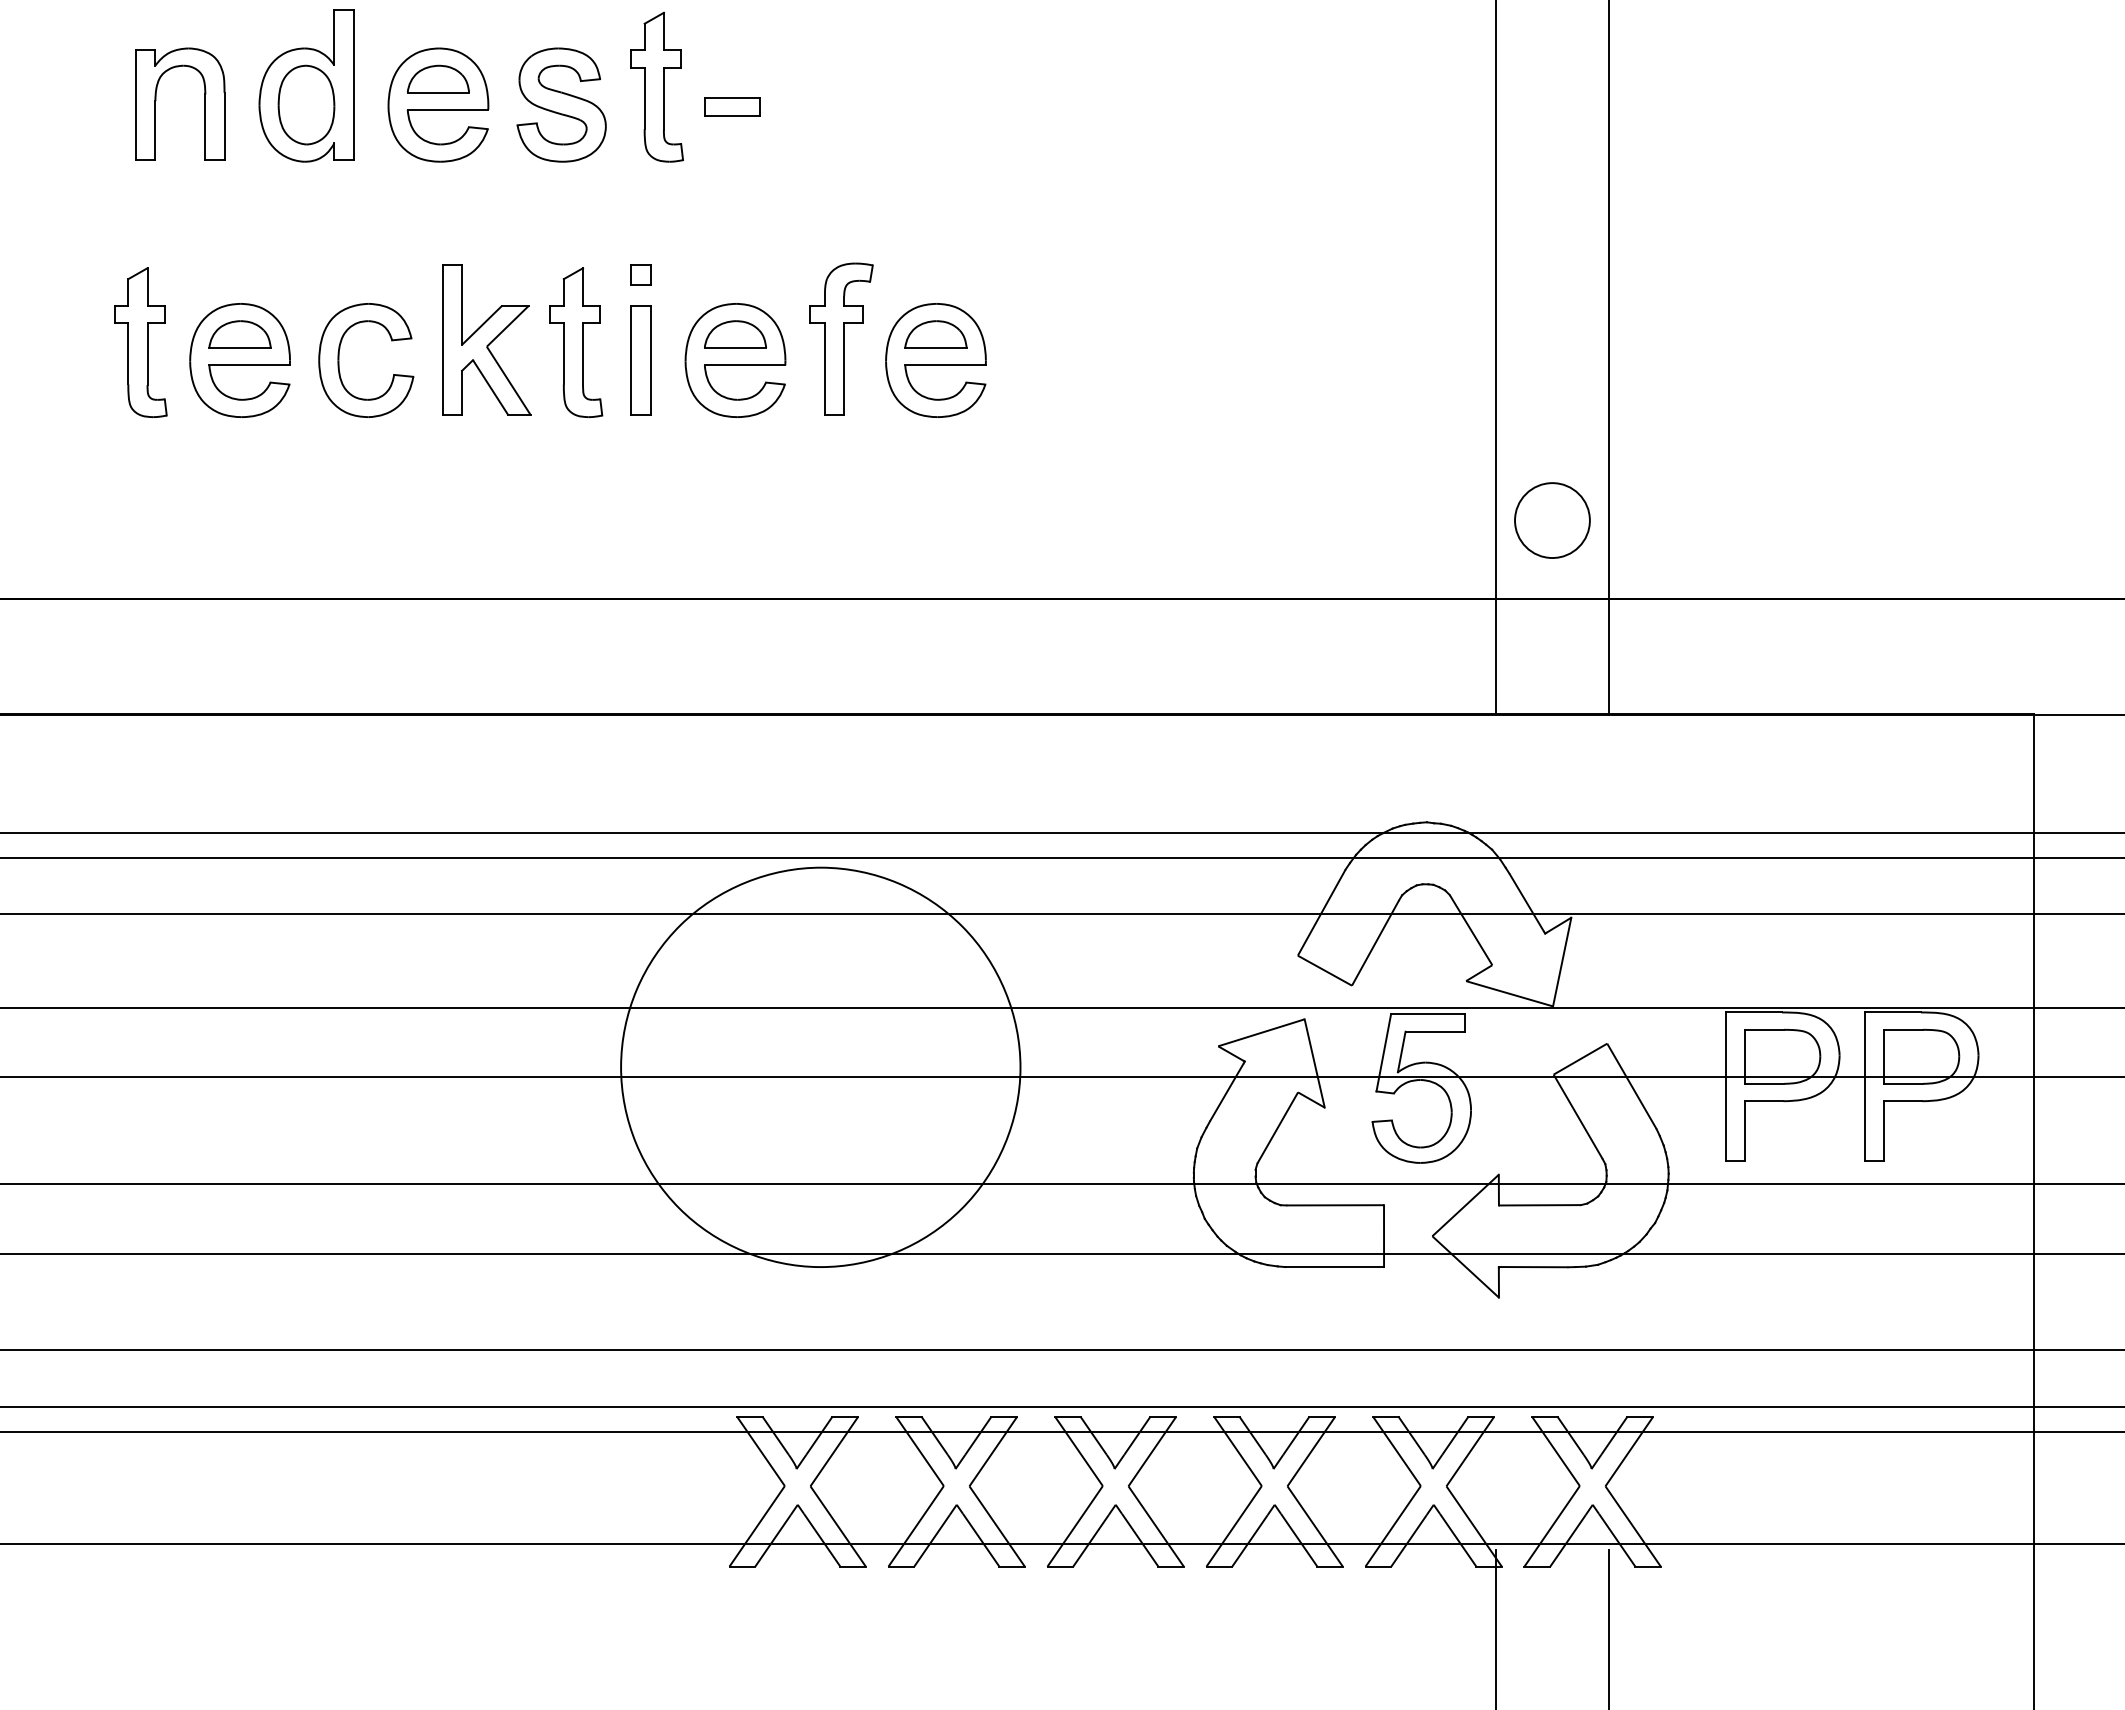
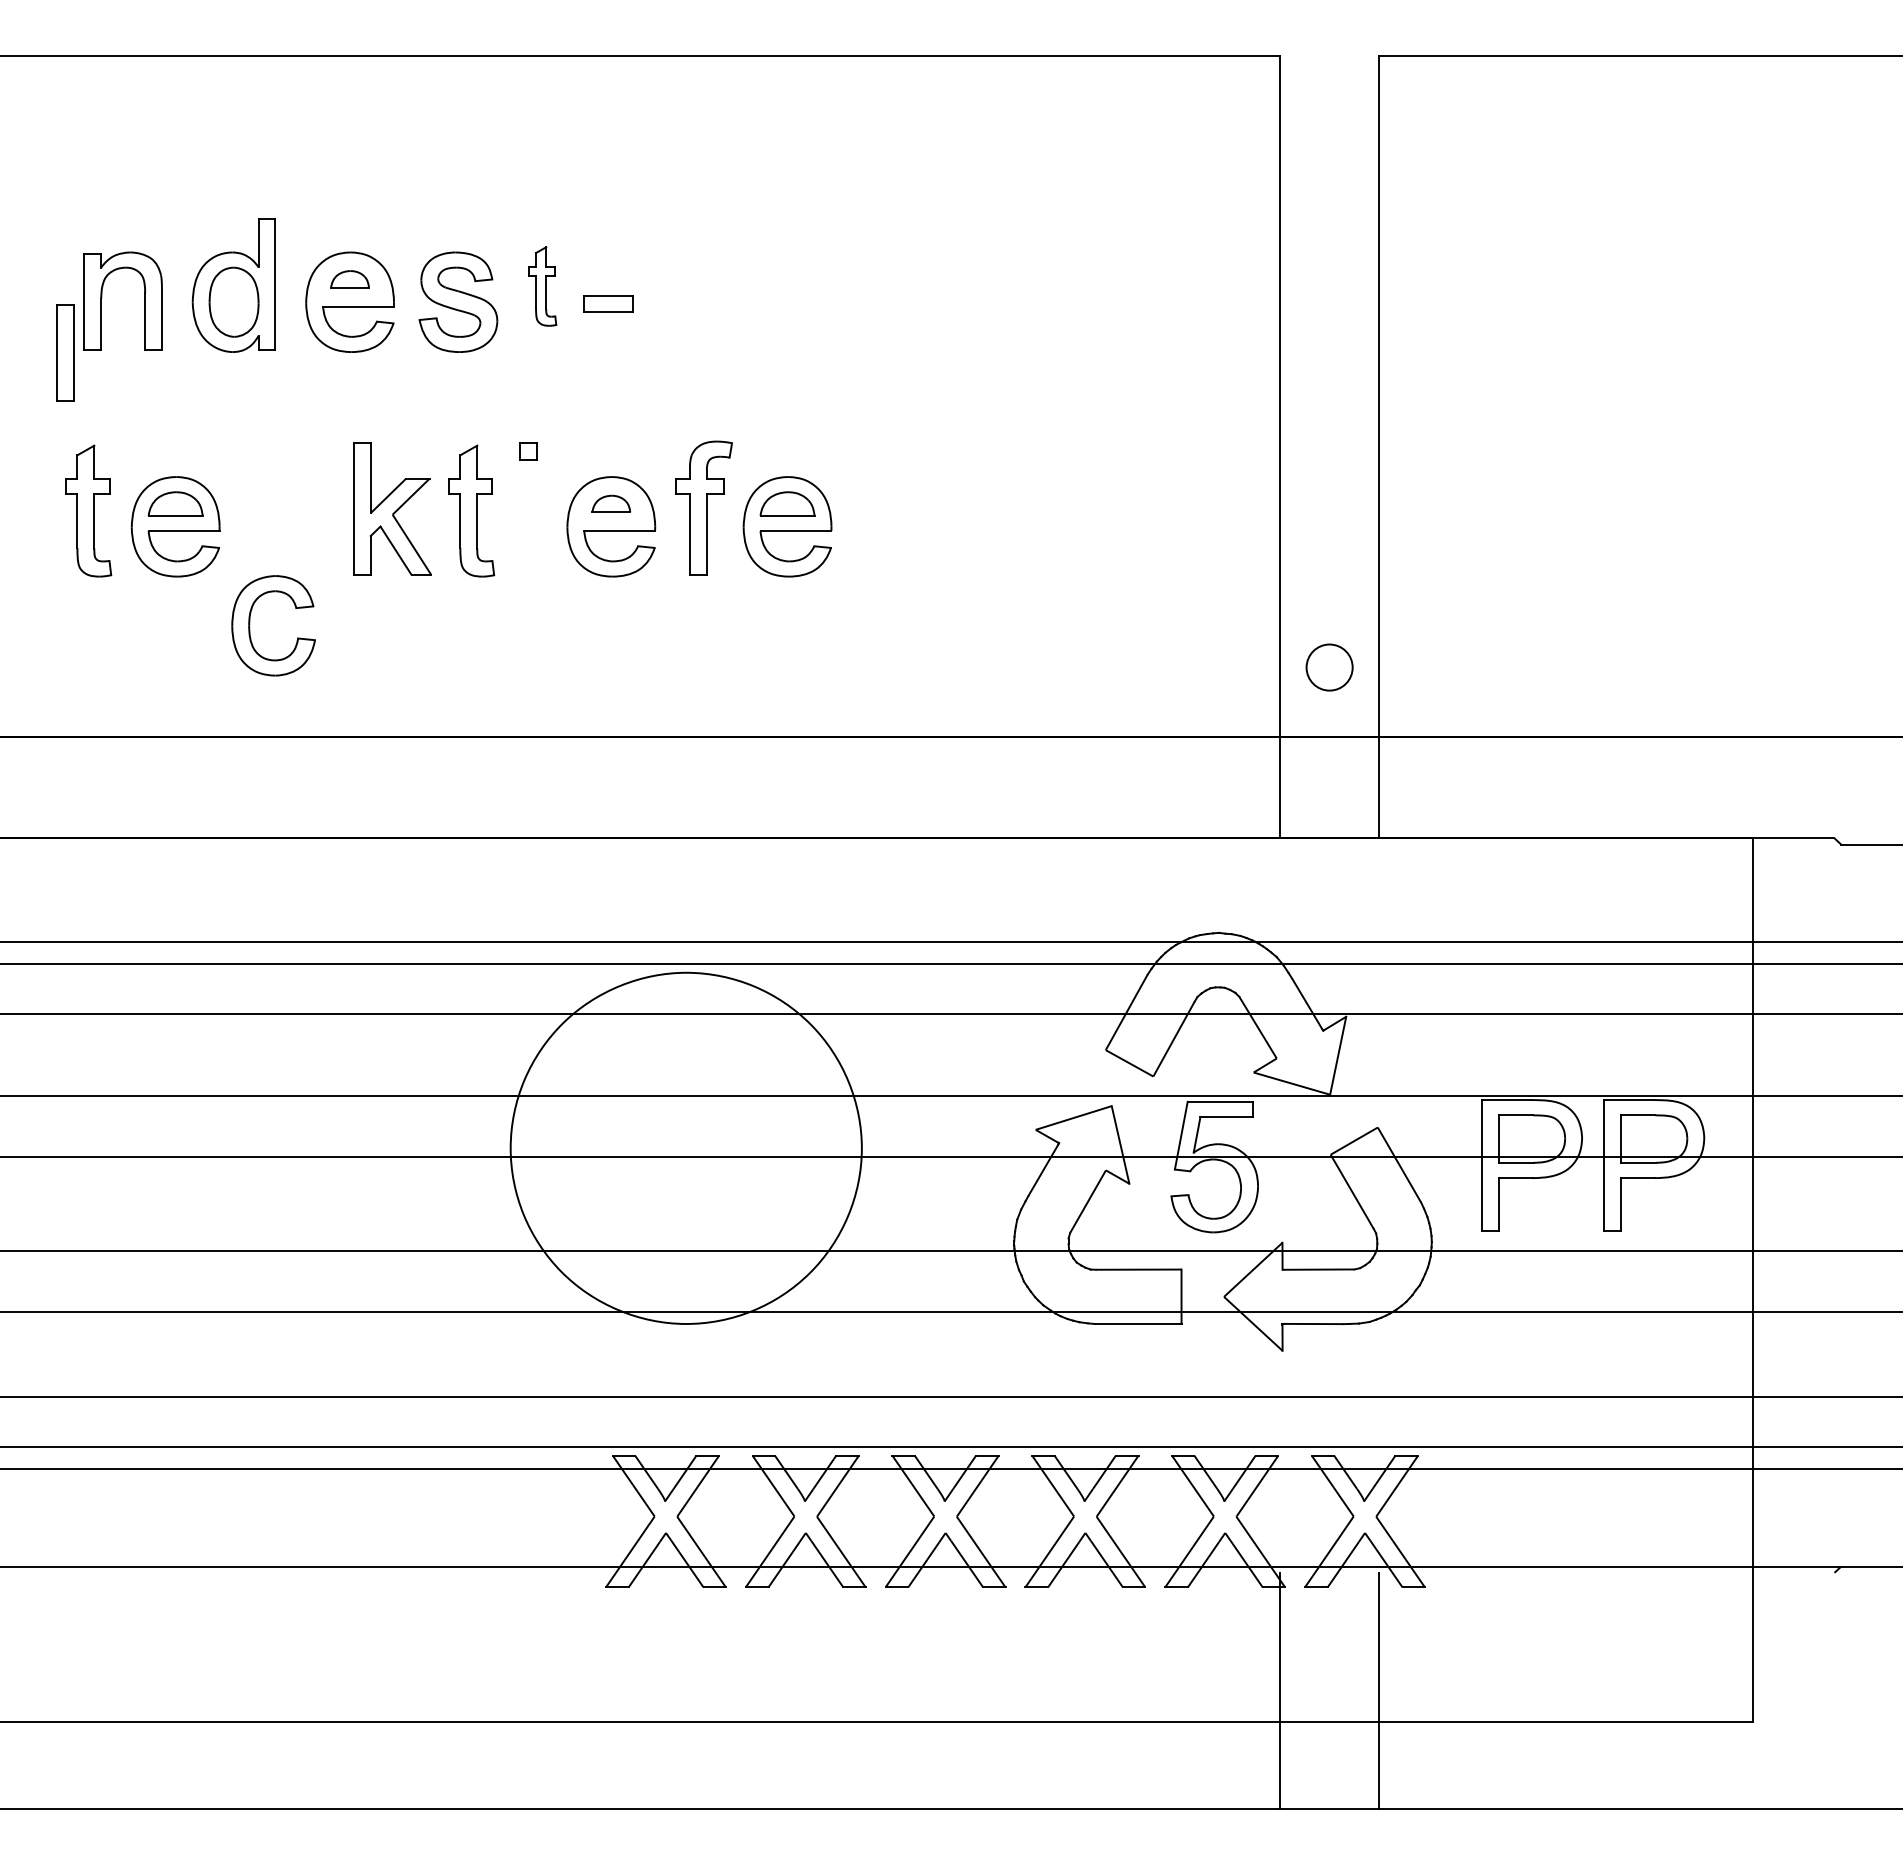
part: (437, 78) -> (349, 278), size x0.7
part: (657, 87) -> (542, 286), size x0.6
part: (735, 333) -> (611, 503), size x0.7
part: (339, 360) -> (250, 625), moved
part: (641, 360) -> (65, 352), moved
circle: (1552, 520) -> (1329, 667), size x0.7

